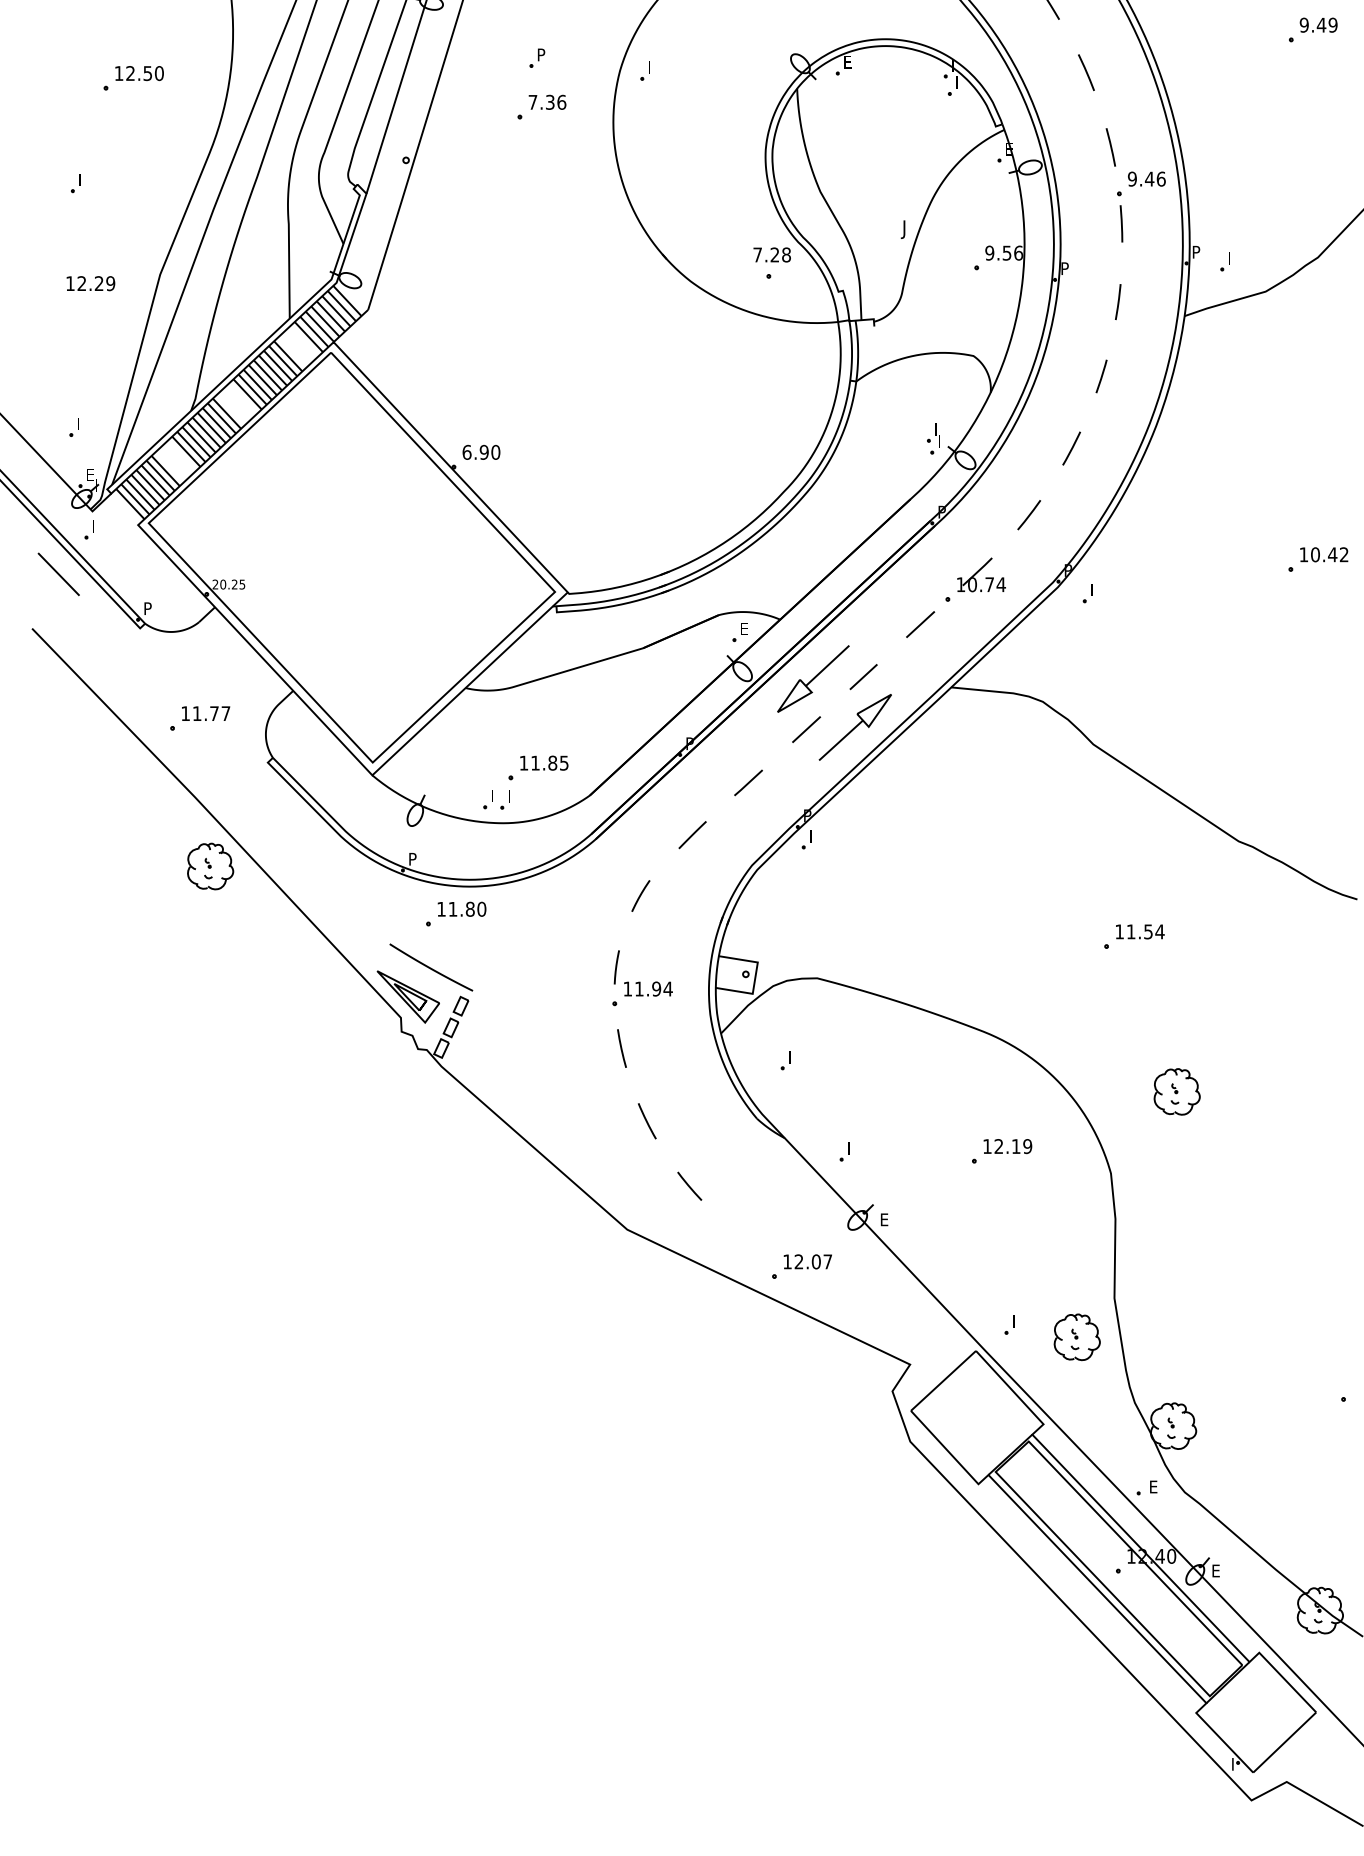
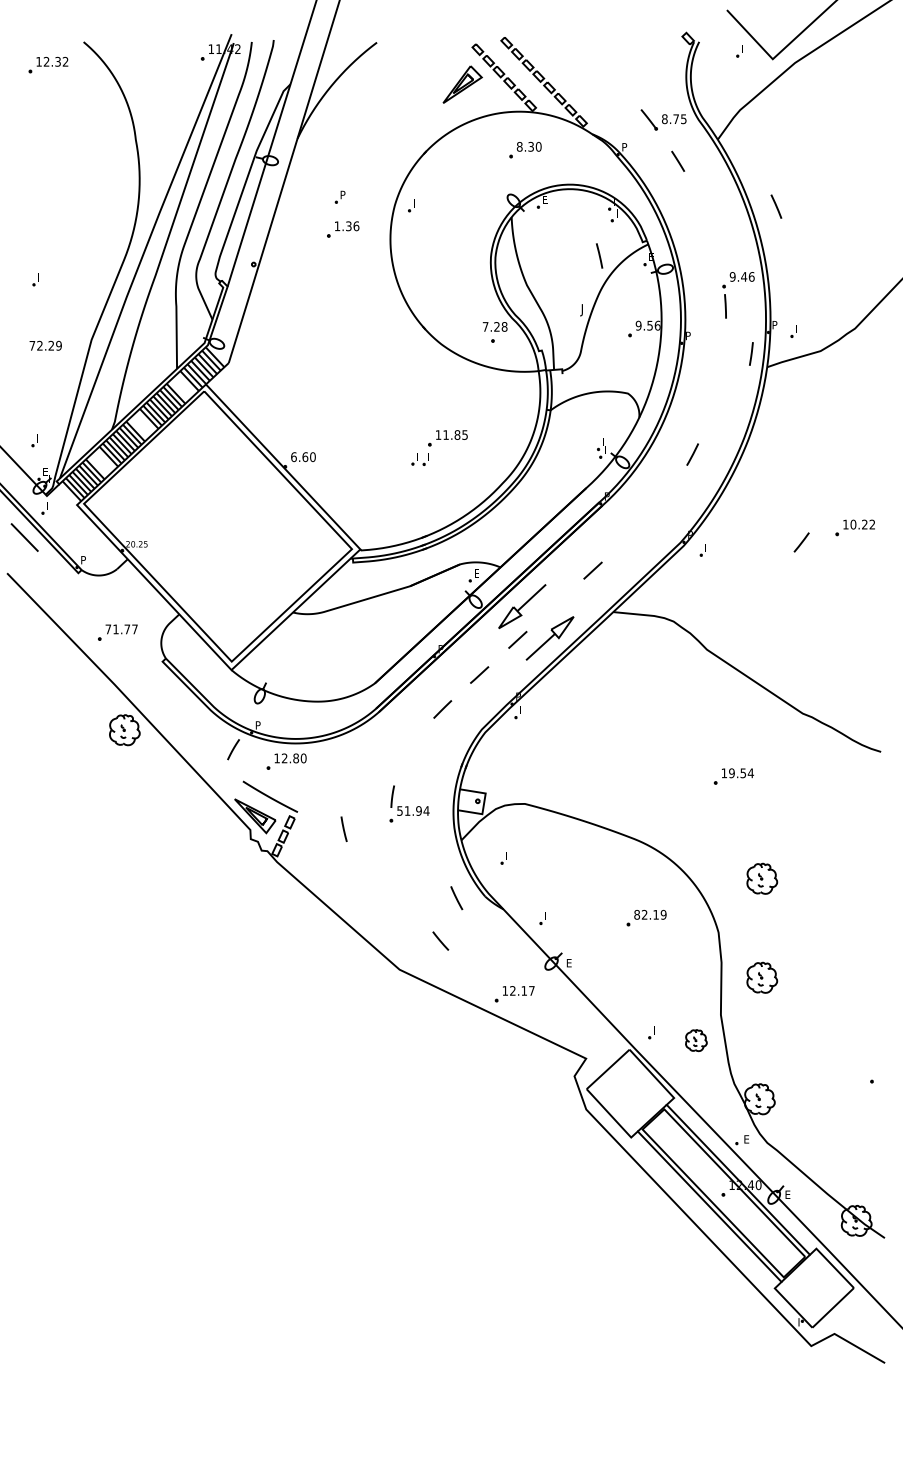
part: (1312, 29) -> (851, 178), removed
line: (1086, 72) -> (776, 206), moved
part: (132, 78) -> (73, 210), removed
text: (533, 102) -> (337, 226), 7.36 -> 1.36
line: (1110, 146) -> (599, 255), moved
text: (70, 283) -> (32, 345), 12.29 -> 72.29
line: (1118, 301) -> (751, 353), moved
line: (1101, 377) -> (712, 407), removed
text: (484, 452) -> (305, 457), 6.90 -> 6.60
line: (1028, 515) -> (801, 542), moved
text: (1332, 554) -> (864, 524), 10.42 -> 10.22
part: (975, 578) -> (629, 540), removed
line: (863, 675) -> (555, 604), removed
text: (185, 713) -> (108, 629), 11.77 -> 71.77
part: (525, 769) -> (439, 439), moved
line: (640, 895) -> (233, 749), moved
text: (452, 909) -> (284, 758), 11.80 -> 12.80
text: (1130, 932) -> (731, 773), 11.54 -> 19.54
text: (627, 988) -> (399, 810), 11.94 -> 51.94
line: (621, 1047) -> (343, 828), moved
line: (646, 1121) -> (456, 898), moved
text: (986, 1145) -> (636, 914), 12.19 -> 82.19
part: (1177, 1241) -> (762, 977), added
text: (816, 1261) -> (524, 990), 12.07 -> 12.17
part: (1077, 1337) -> (696, 1040), size x0.7

